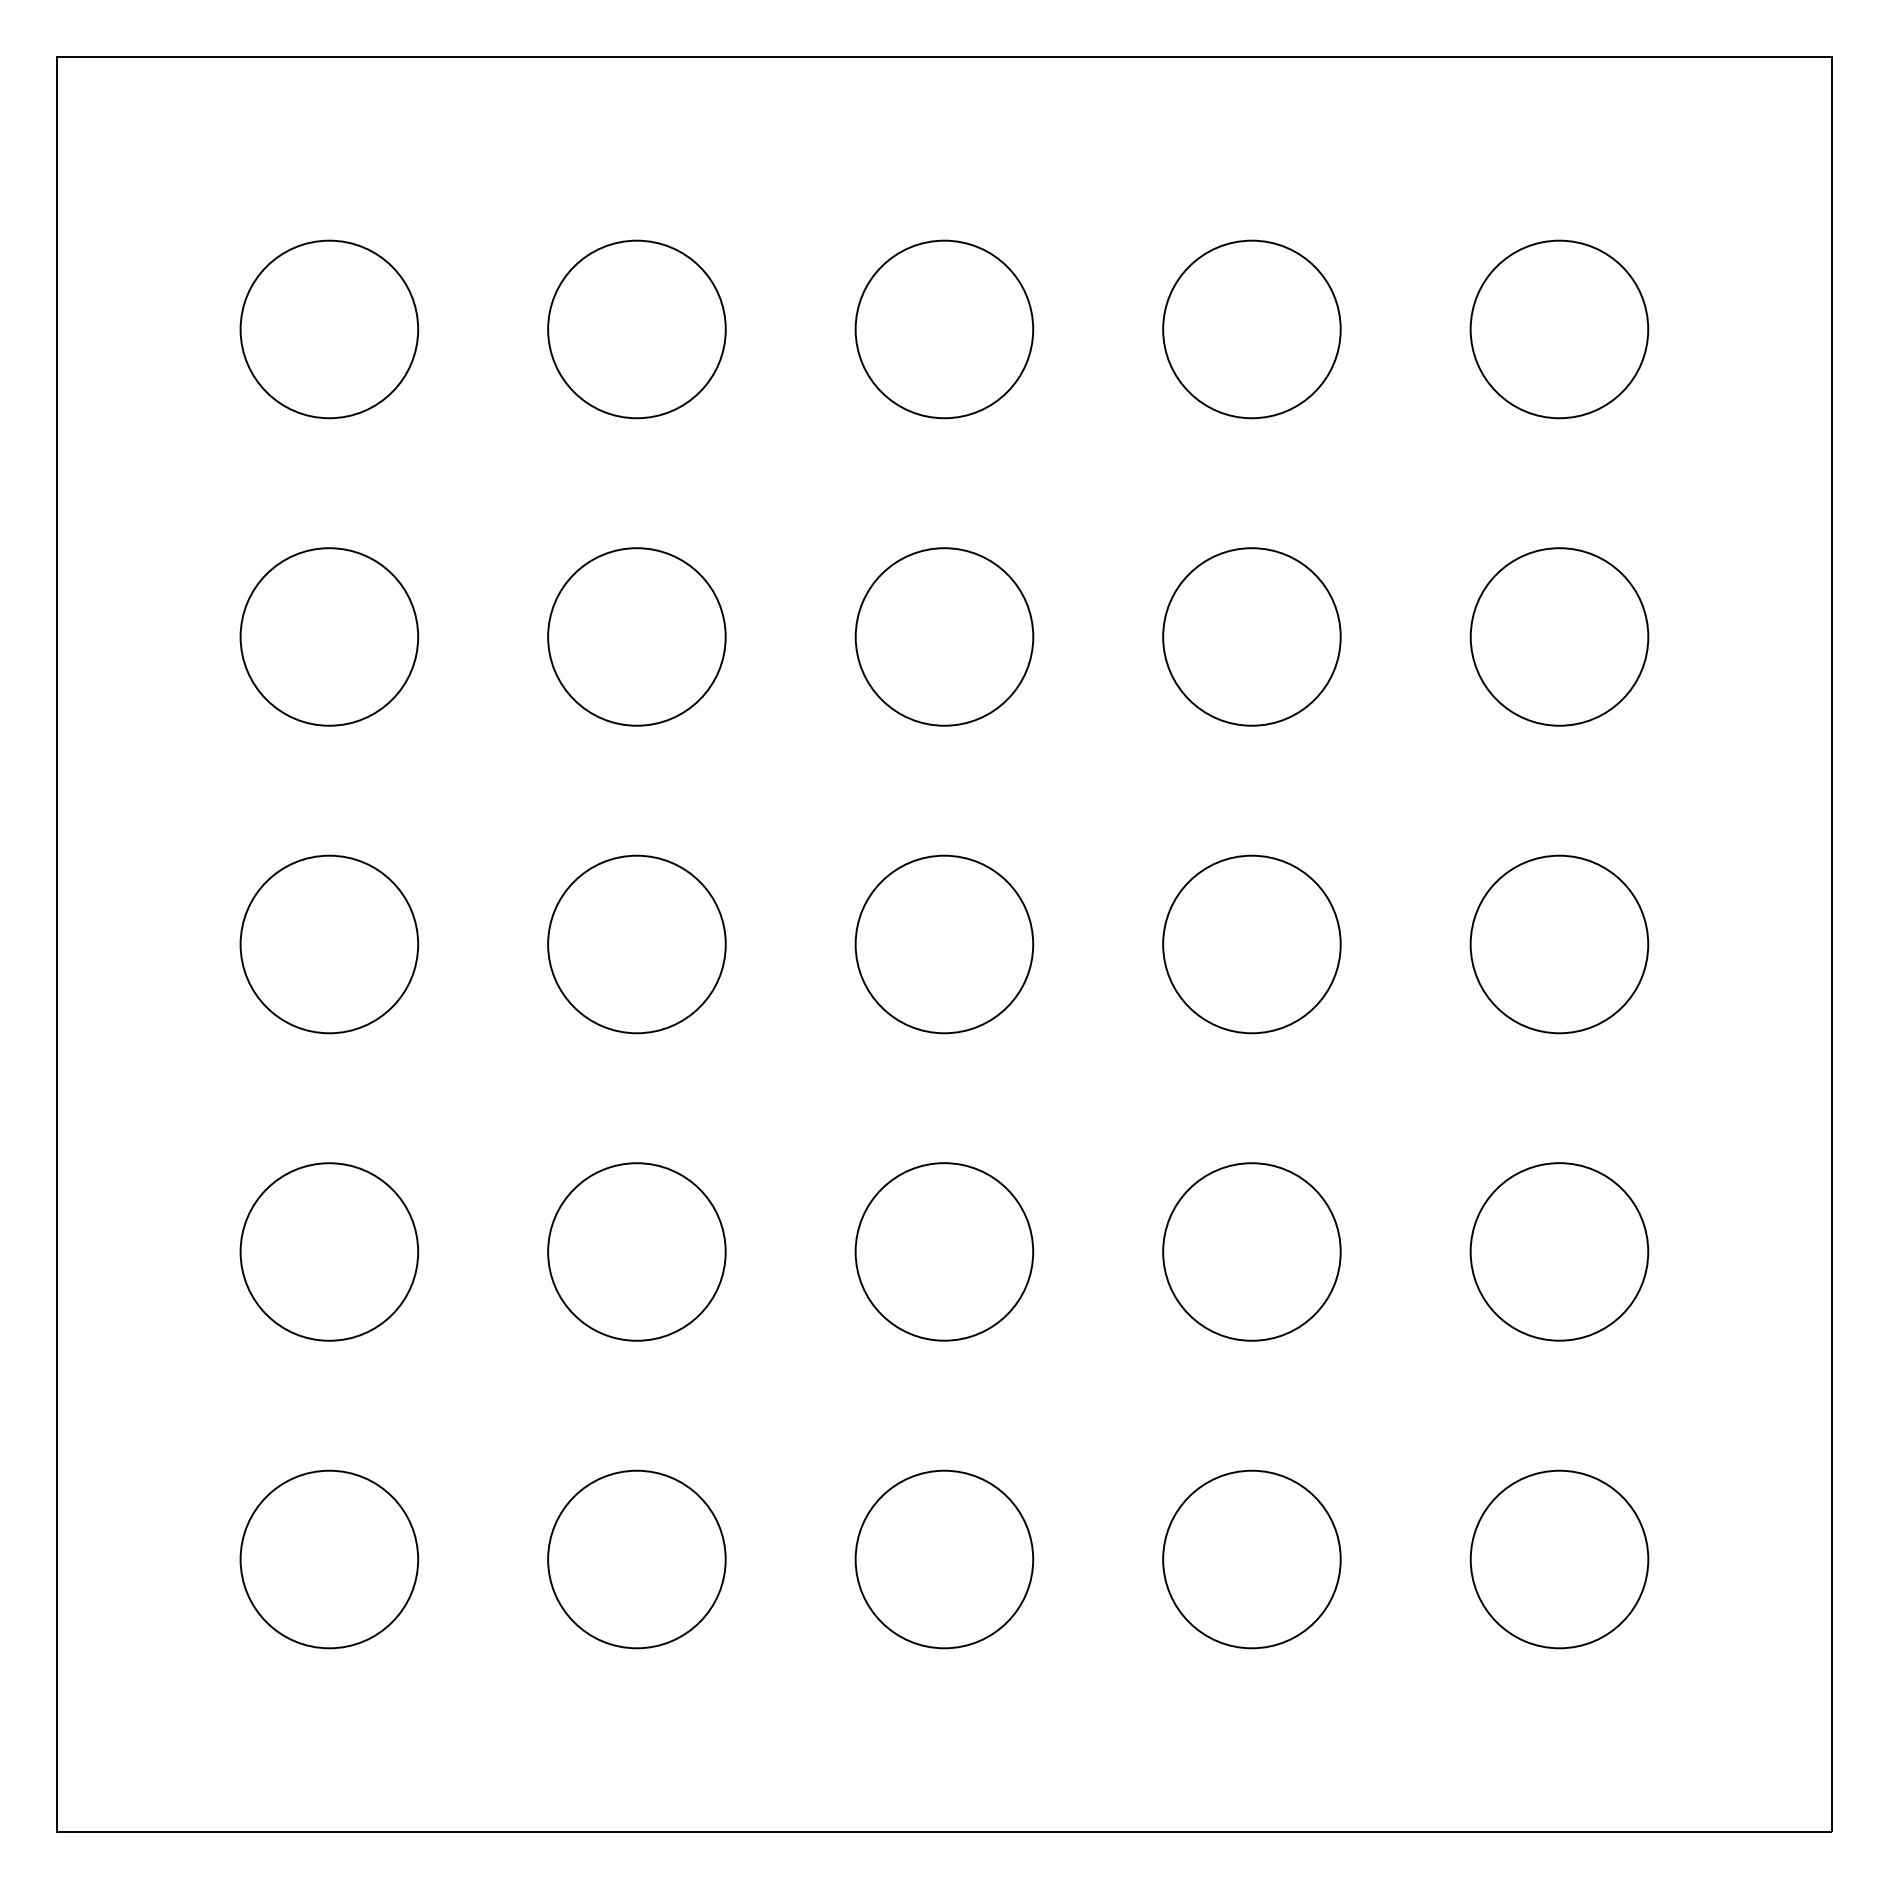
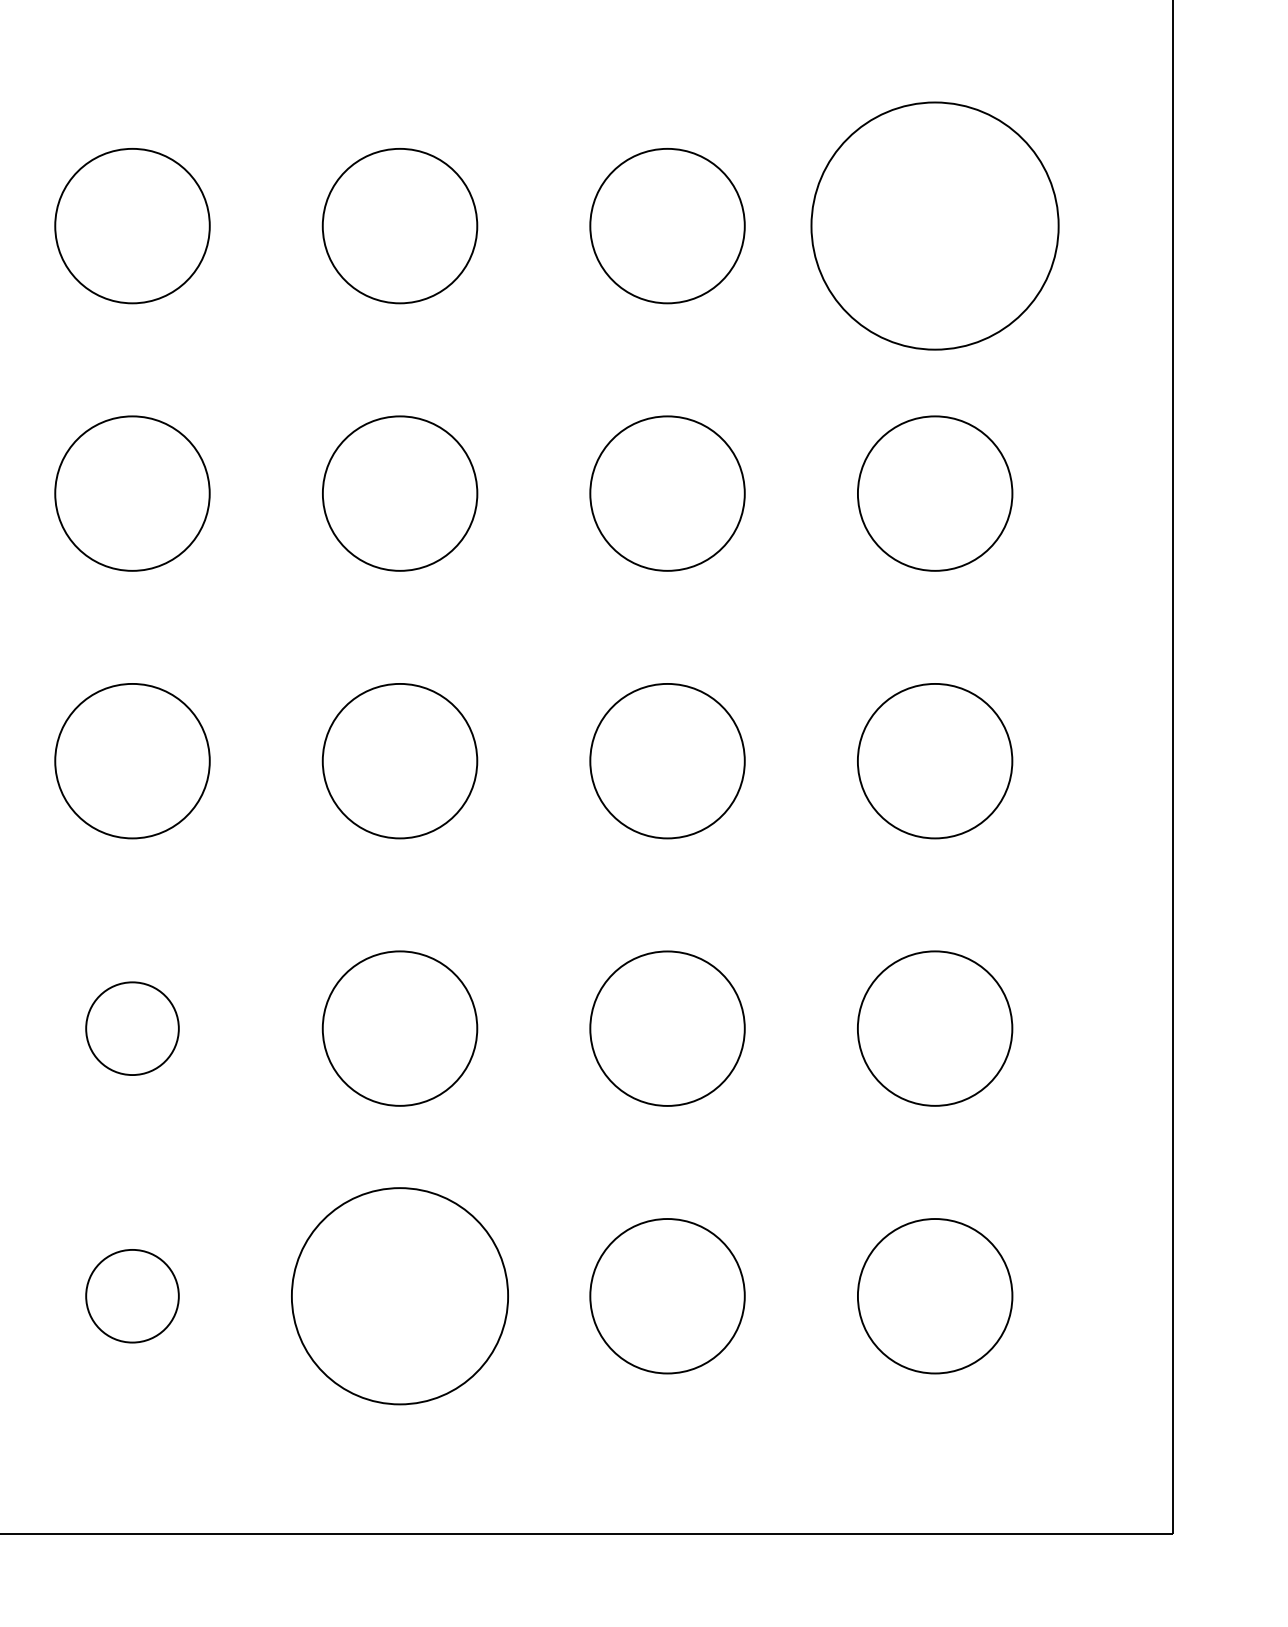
part: (1559, 329) -> (935, 226), size x1.6
part: (636, 1251) -> (132, 1028), size x0.6
part: (636, 1559) -> (132, 1296), size x0.6
part: (944, 1559) -> (400, 1296), size x1.4

